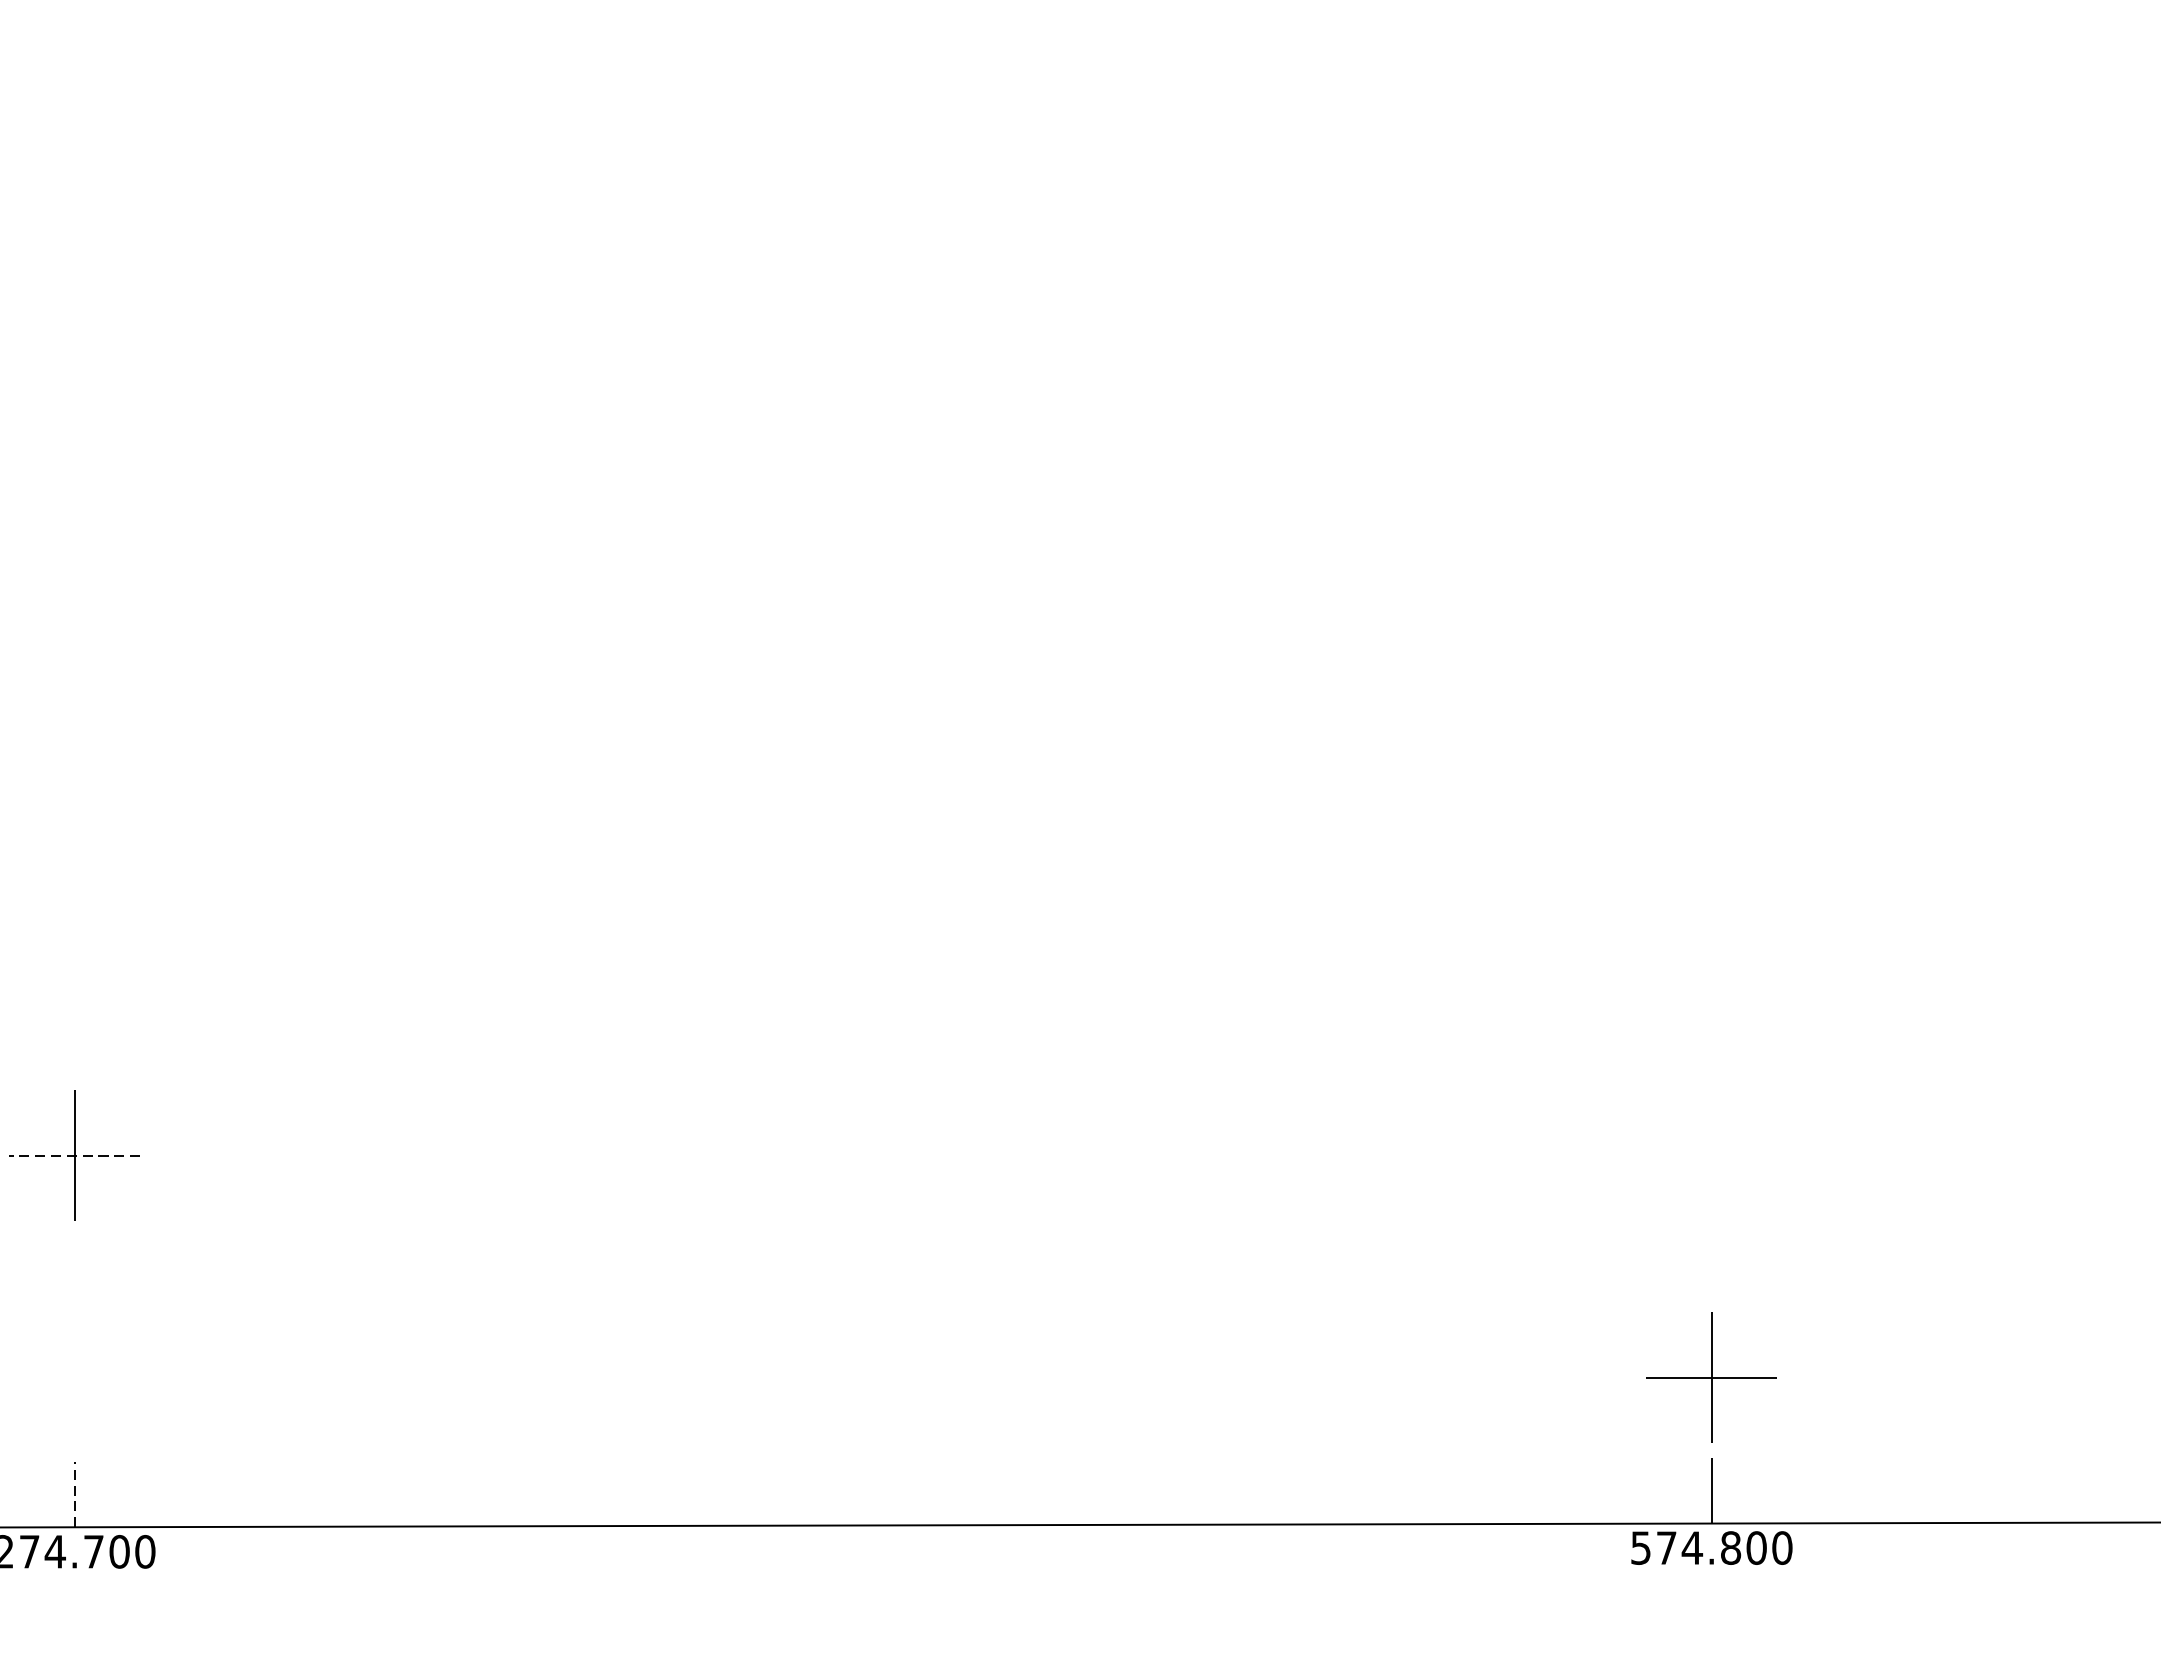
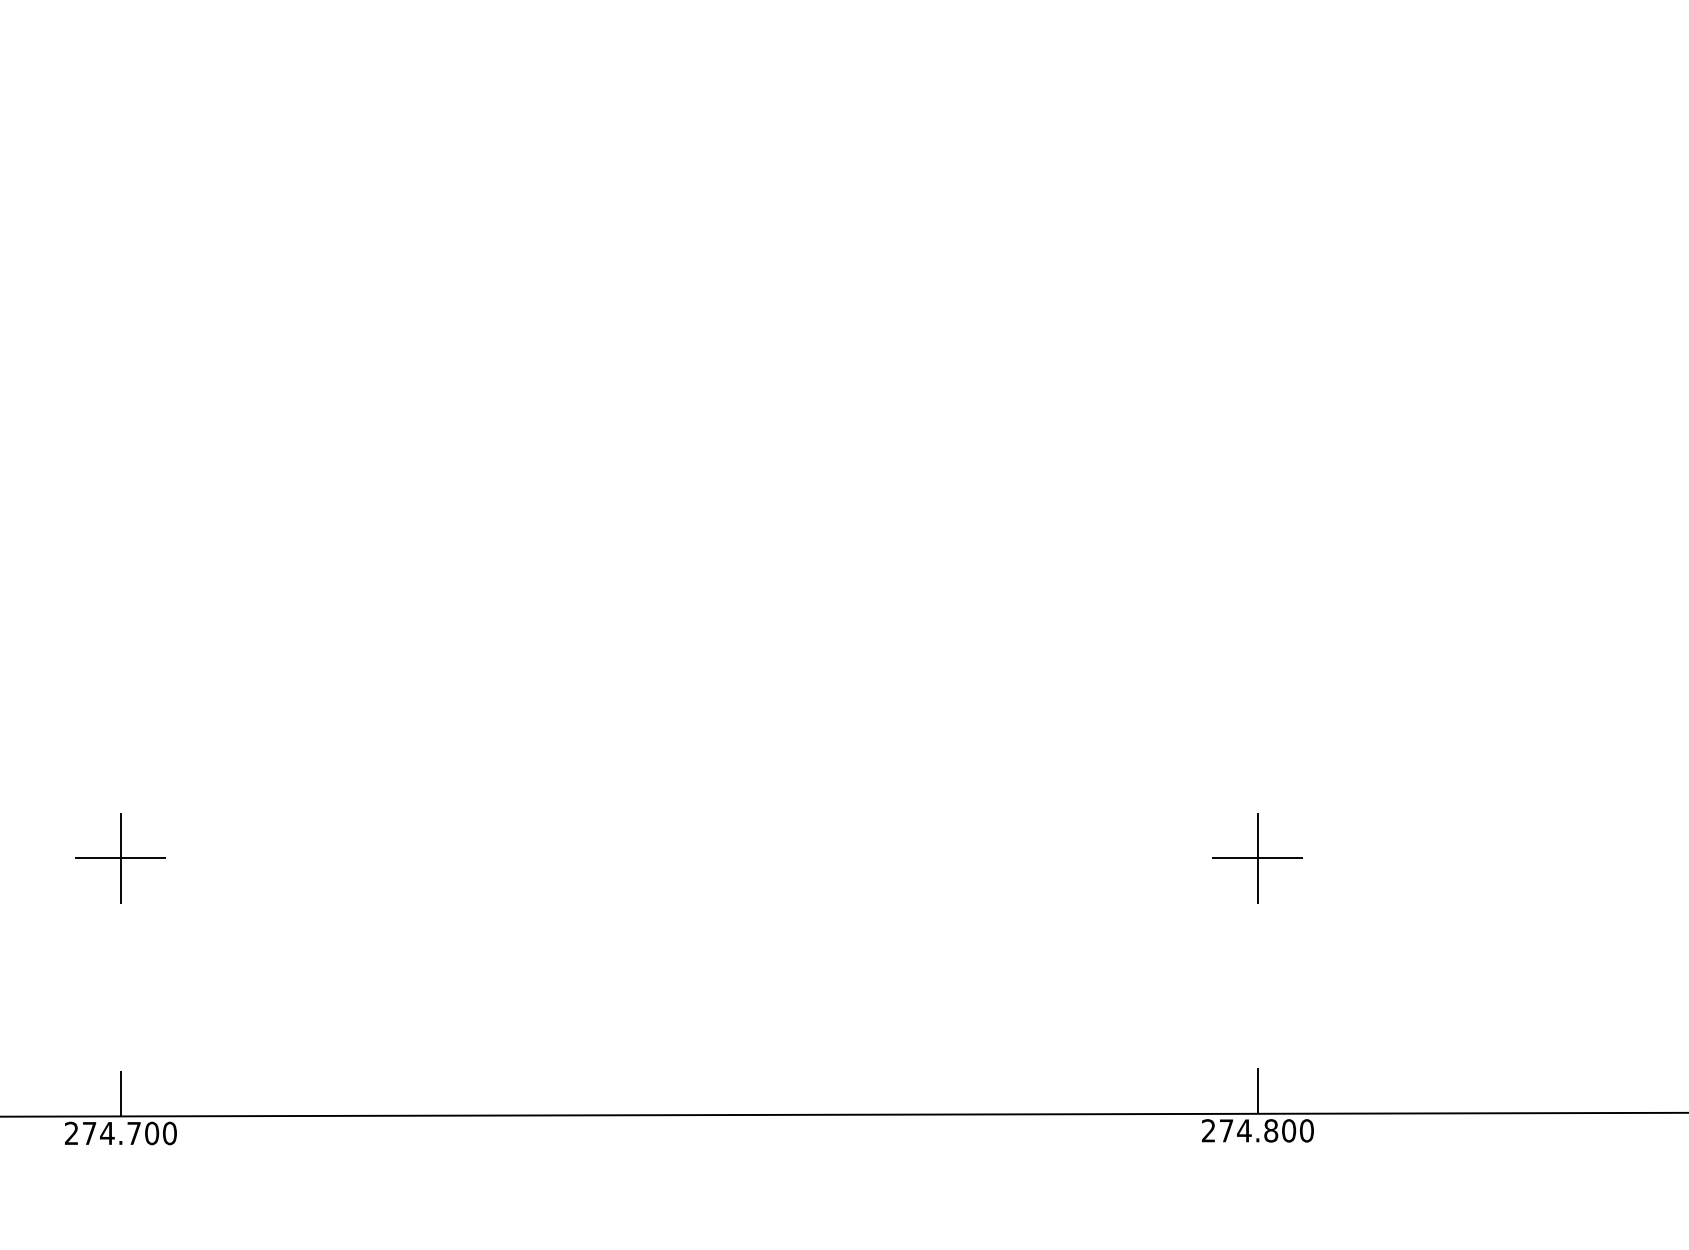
line: (74, 1155) -> (120, 858), dashed -> solid
part: (1711, 1377) -> (1257, 858), moved
line: (74, 1494) -> (120, 1093), dashed -> solid
text: (1640, 1547) -> (1208, 1130), 574.800 -> 274.800

